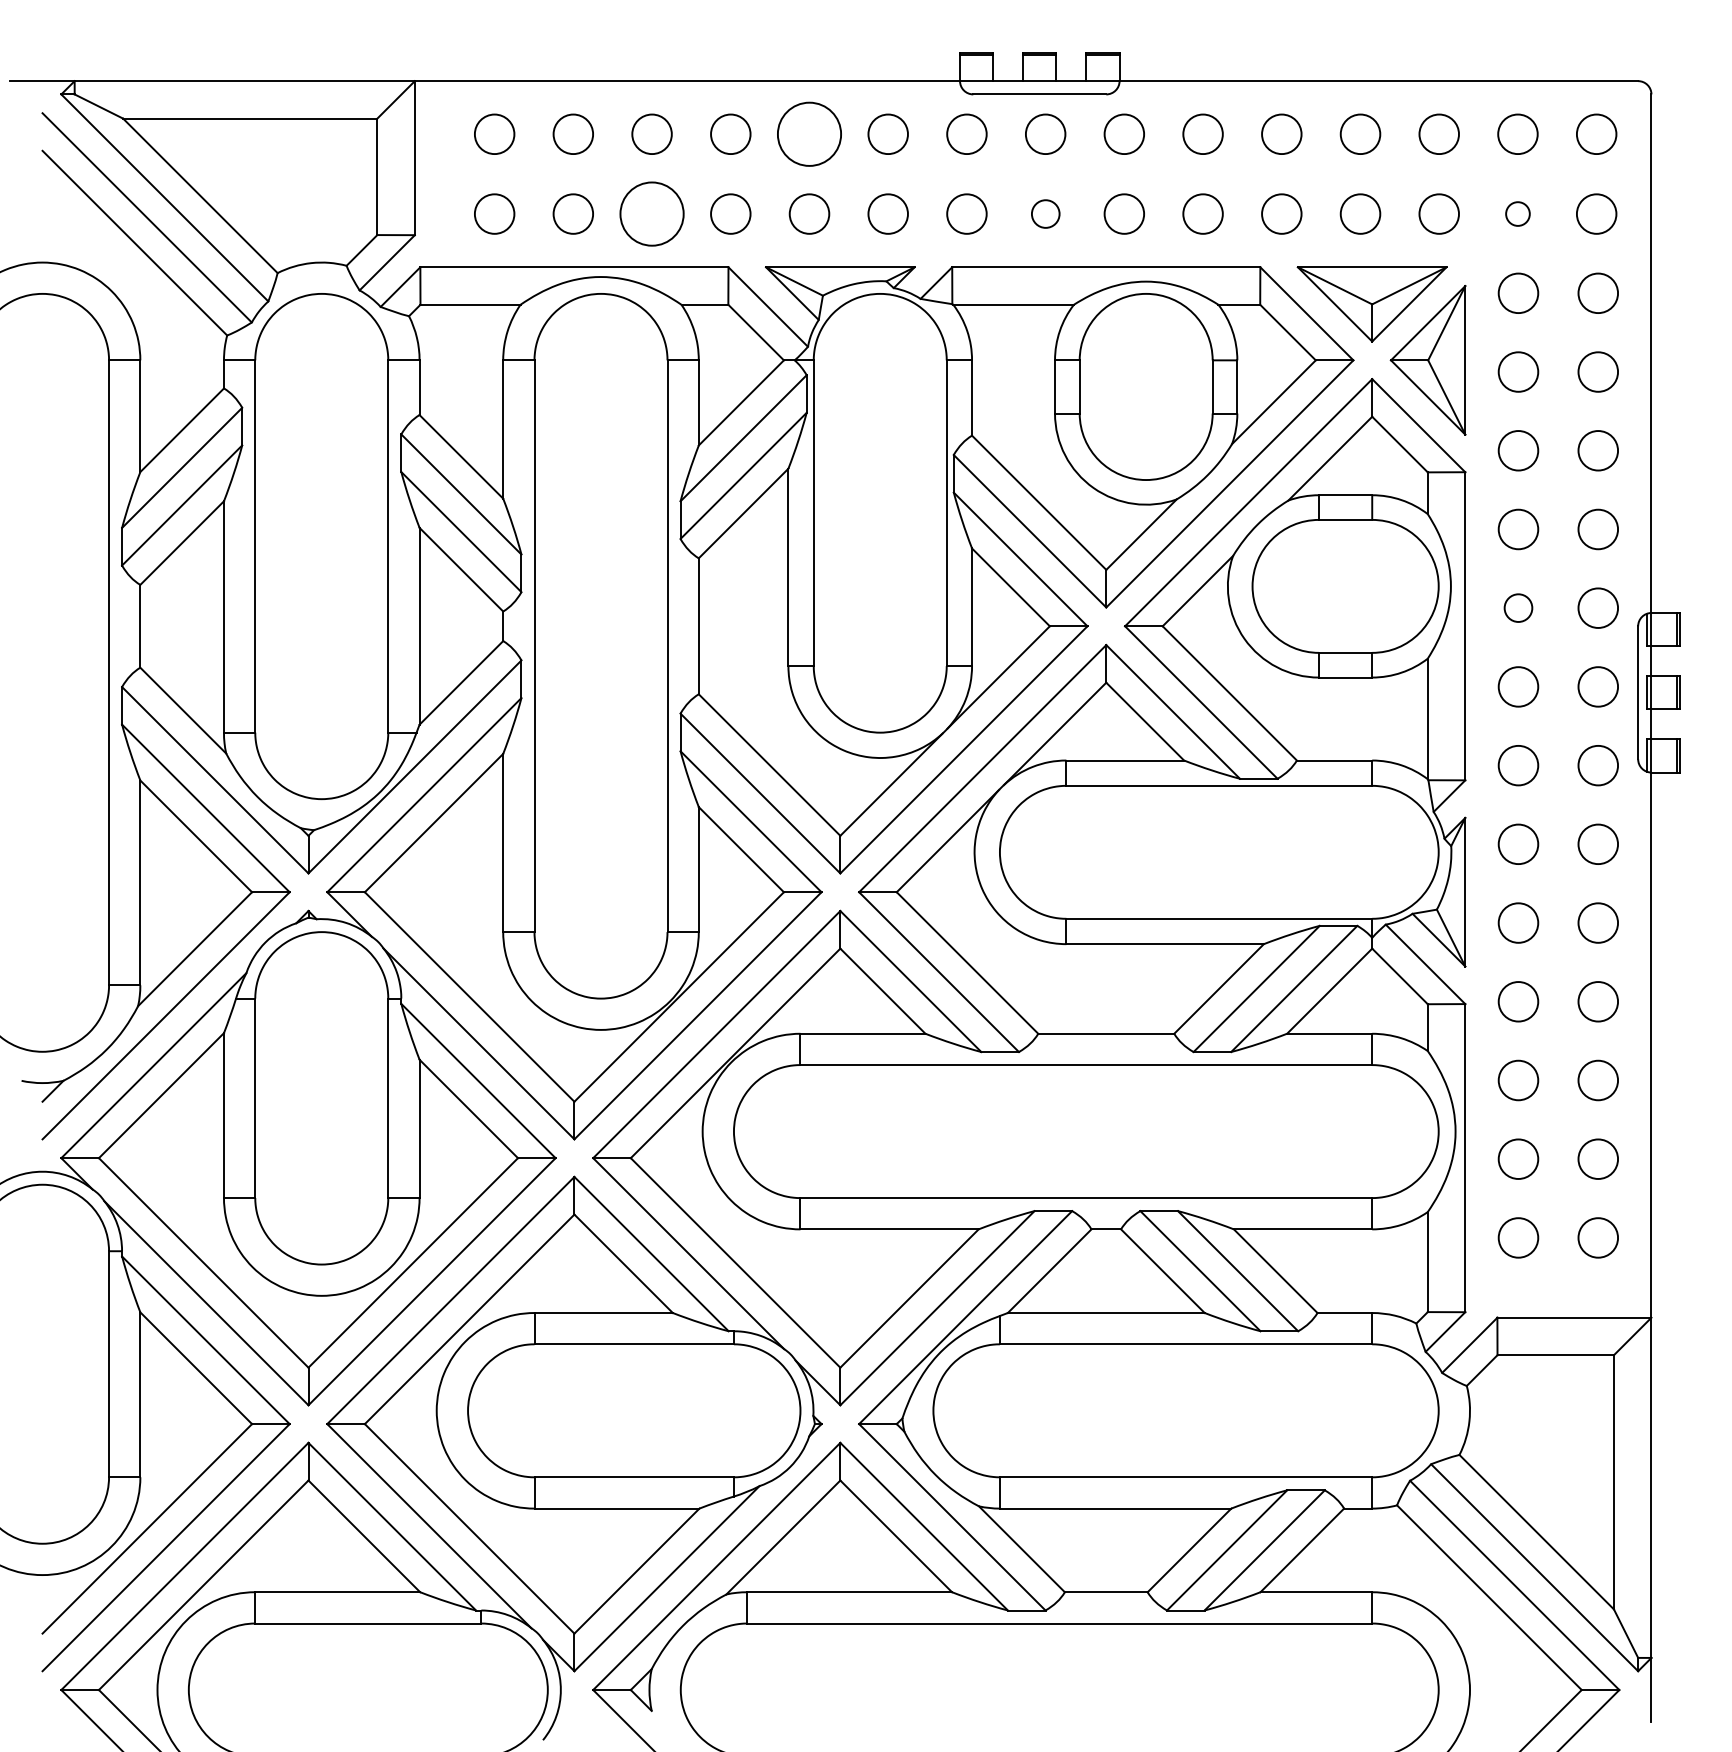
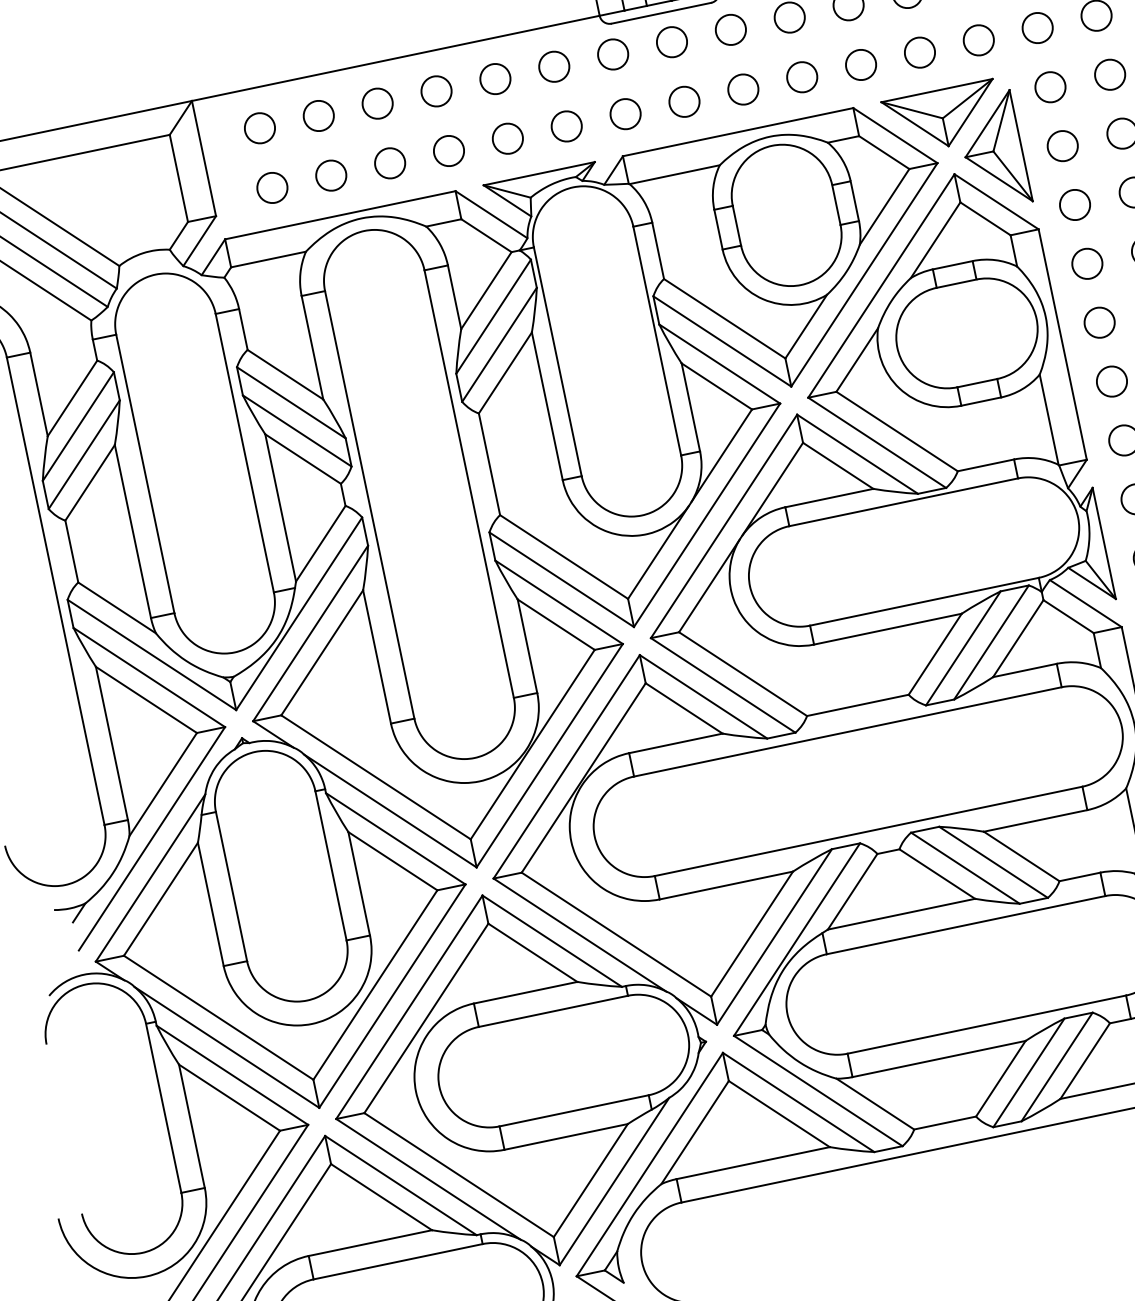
circle: (809, 134) -> (495, 79), size x0.62
circle: (651, 213) -> (389, 162), size x0.62
circle: (1045, 213) -> (684, 101), size x1.43
circle: (1517, 213) -> (1037, 27), size x1.67
circle: (1518, 607) -> (1099, 322), size x1.43

